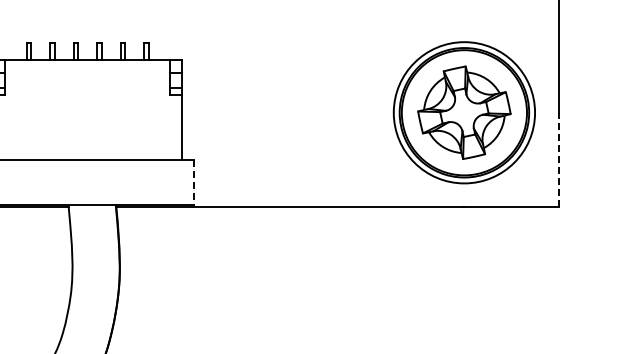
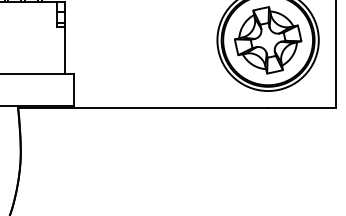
line: (558, 159) -> (335, 73), dashed -> solid
line: (193, 182) -> (73, 90), dashed -> solid

